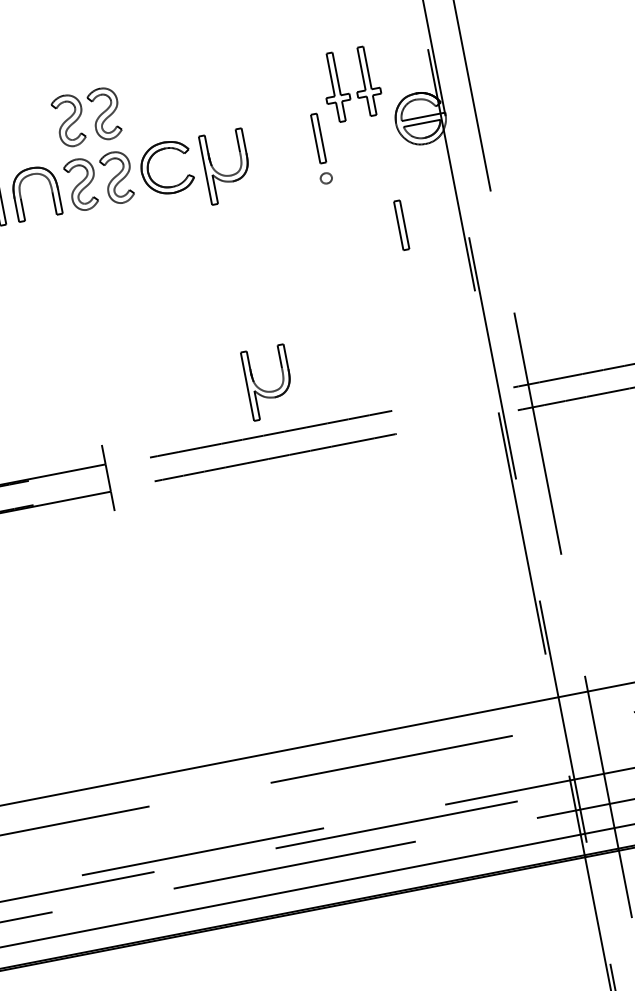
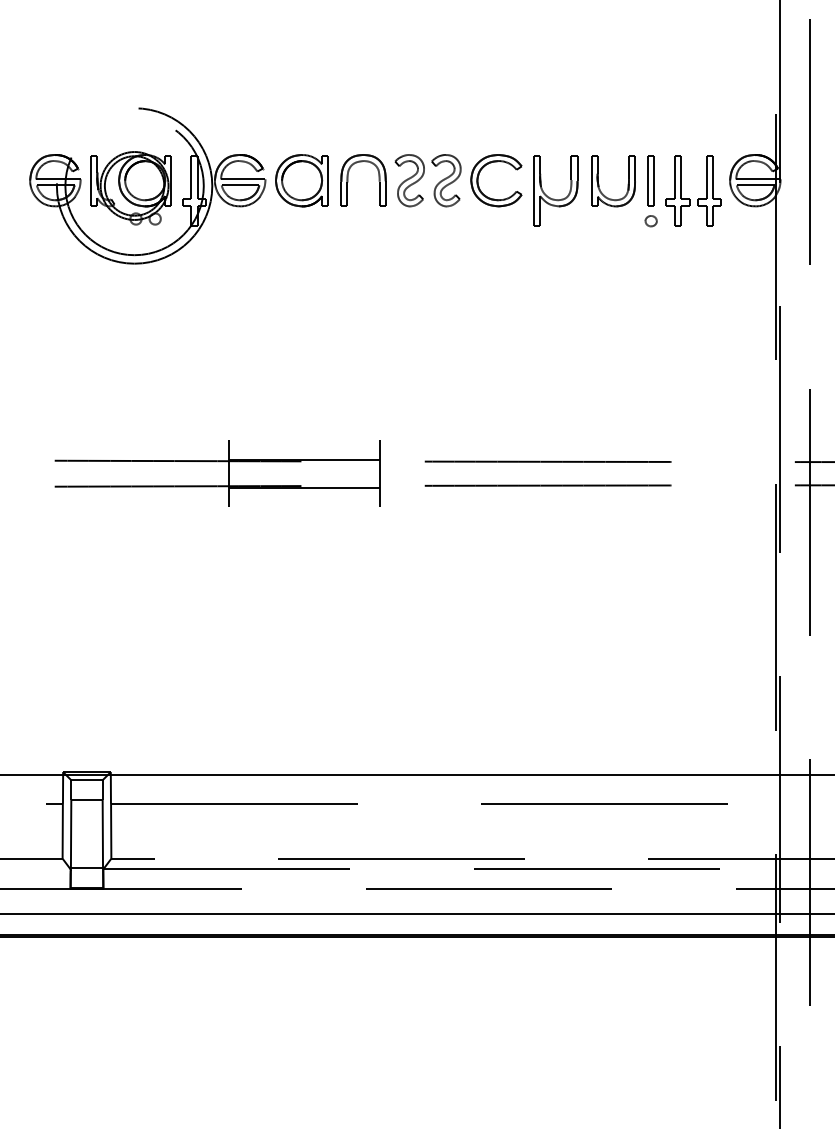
part: (348, 92) -> (689, 198), moved
part: (86, 117) -> (427, 115), removed
part: (268, 152) -> (599, 184), added
part: (401, 225) -> (715, 281), removed
part: (269, 390) -> (554, 418), removed

